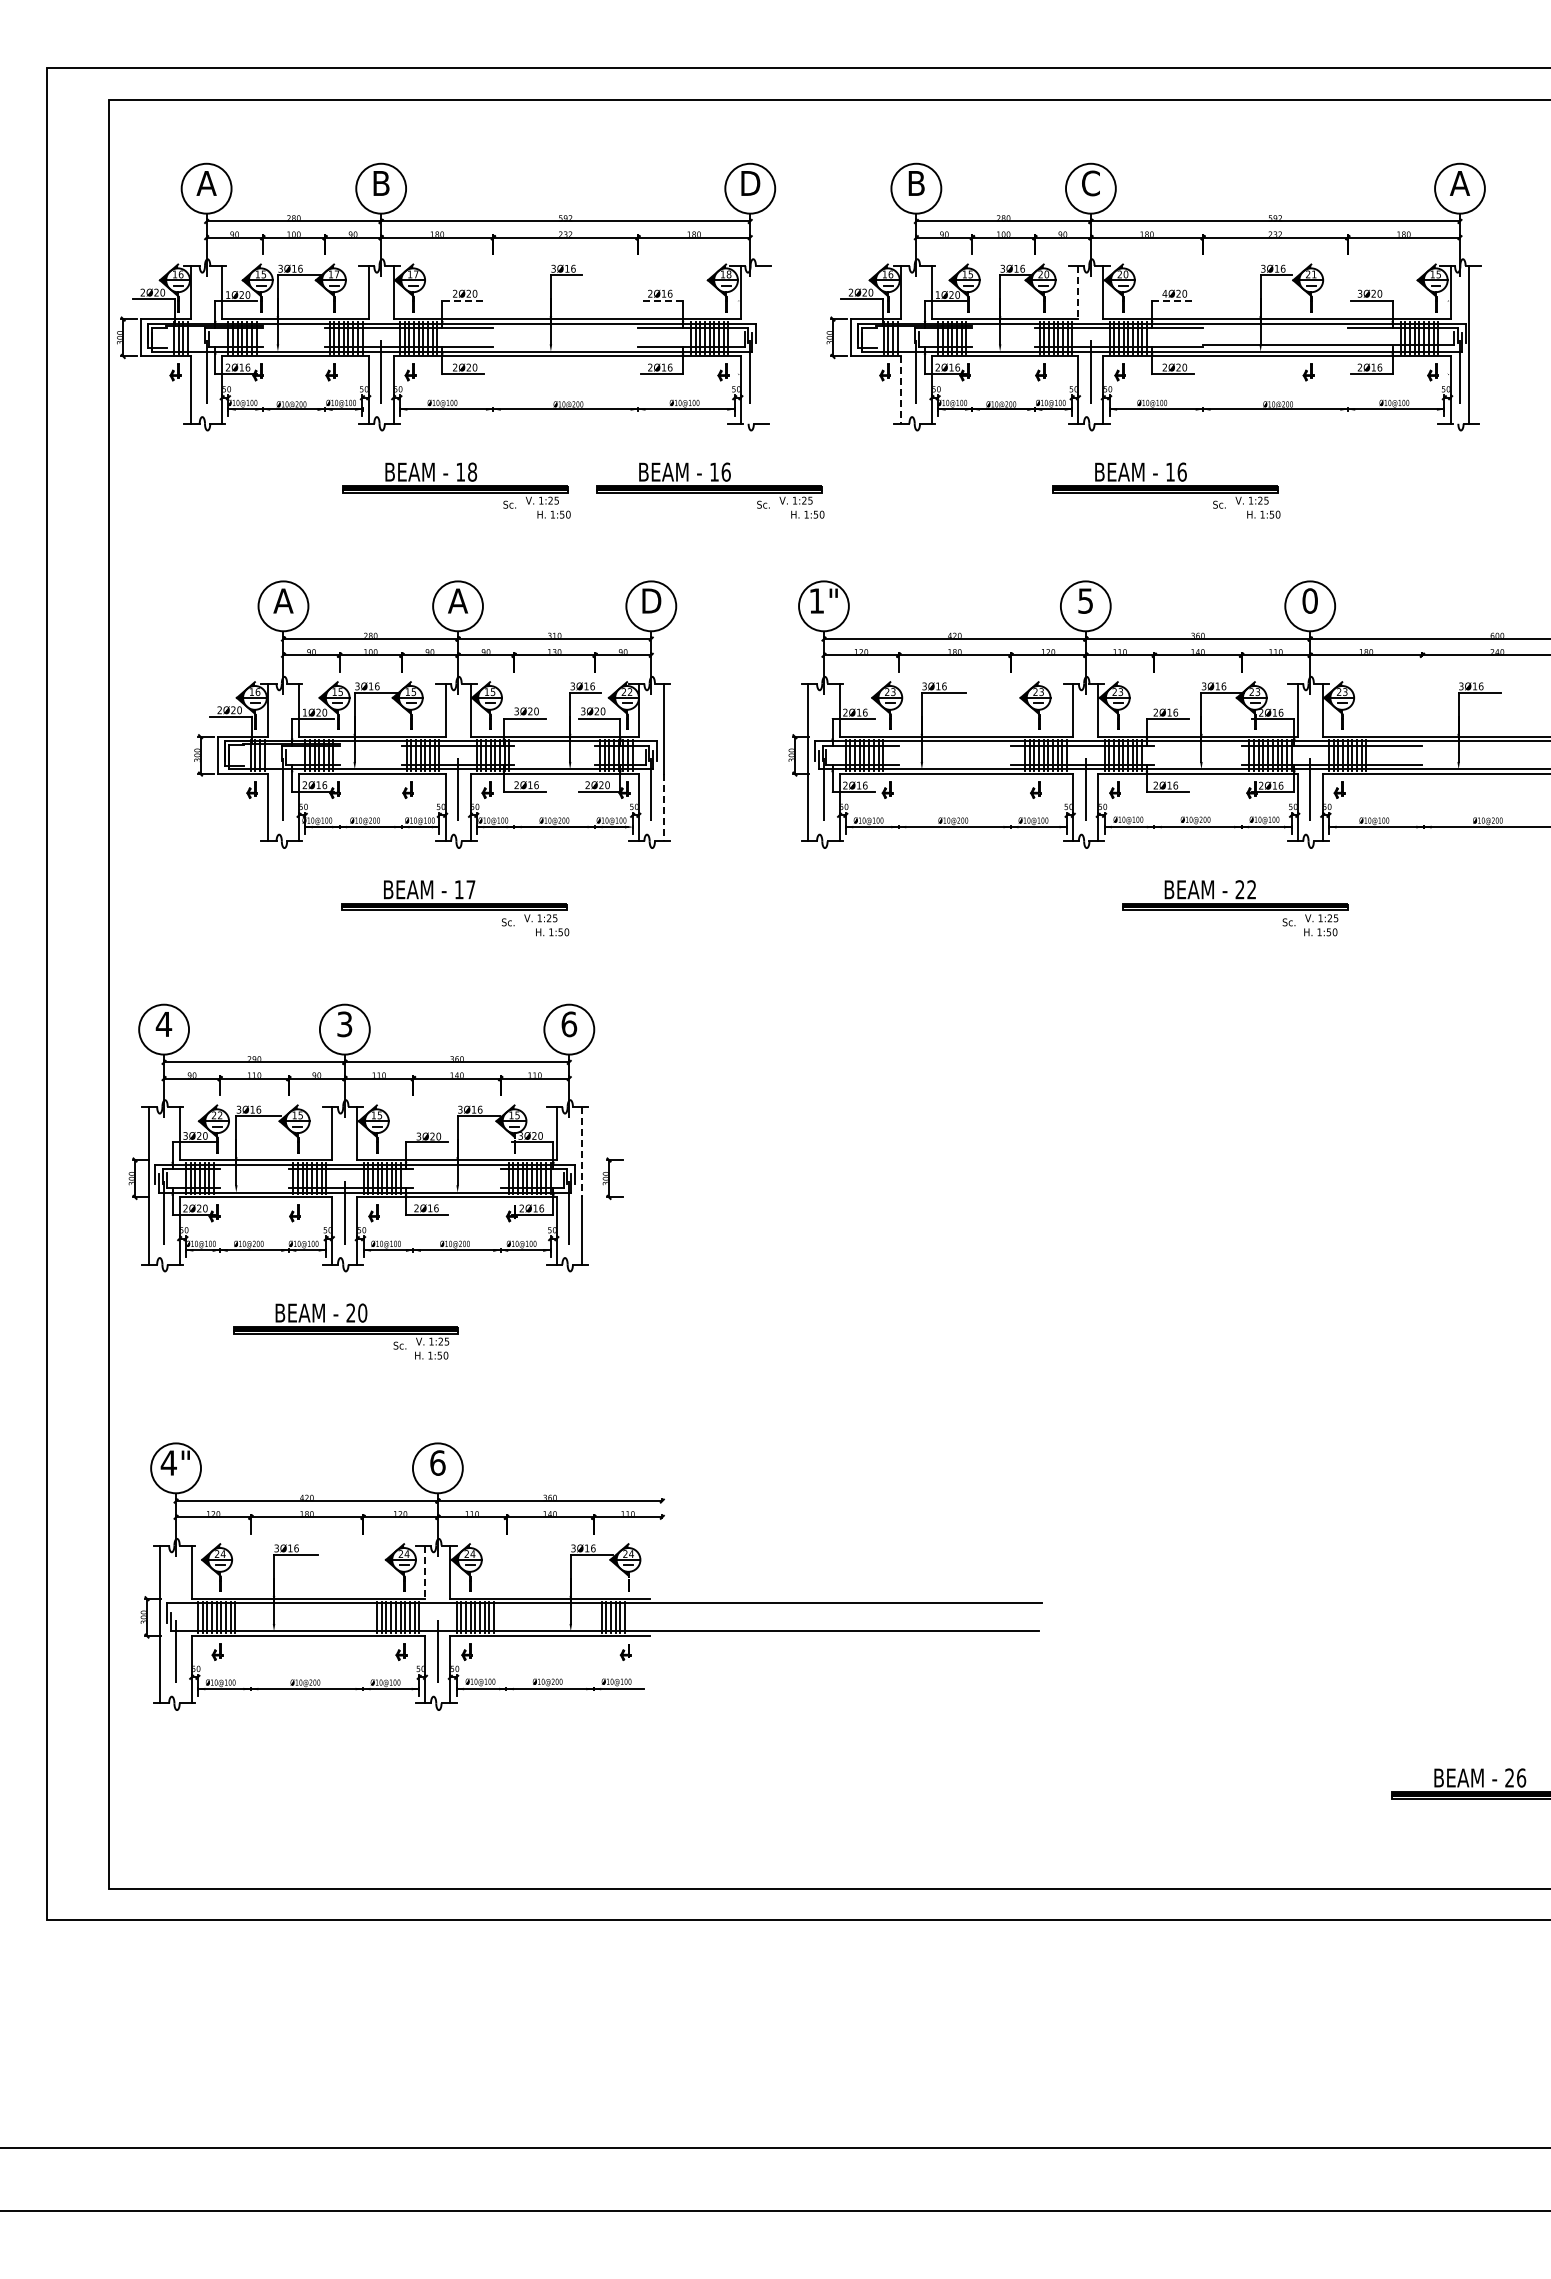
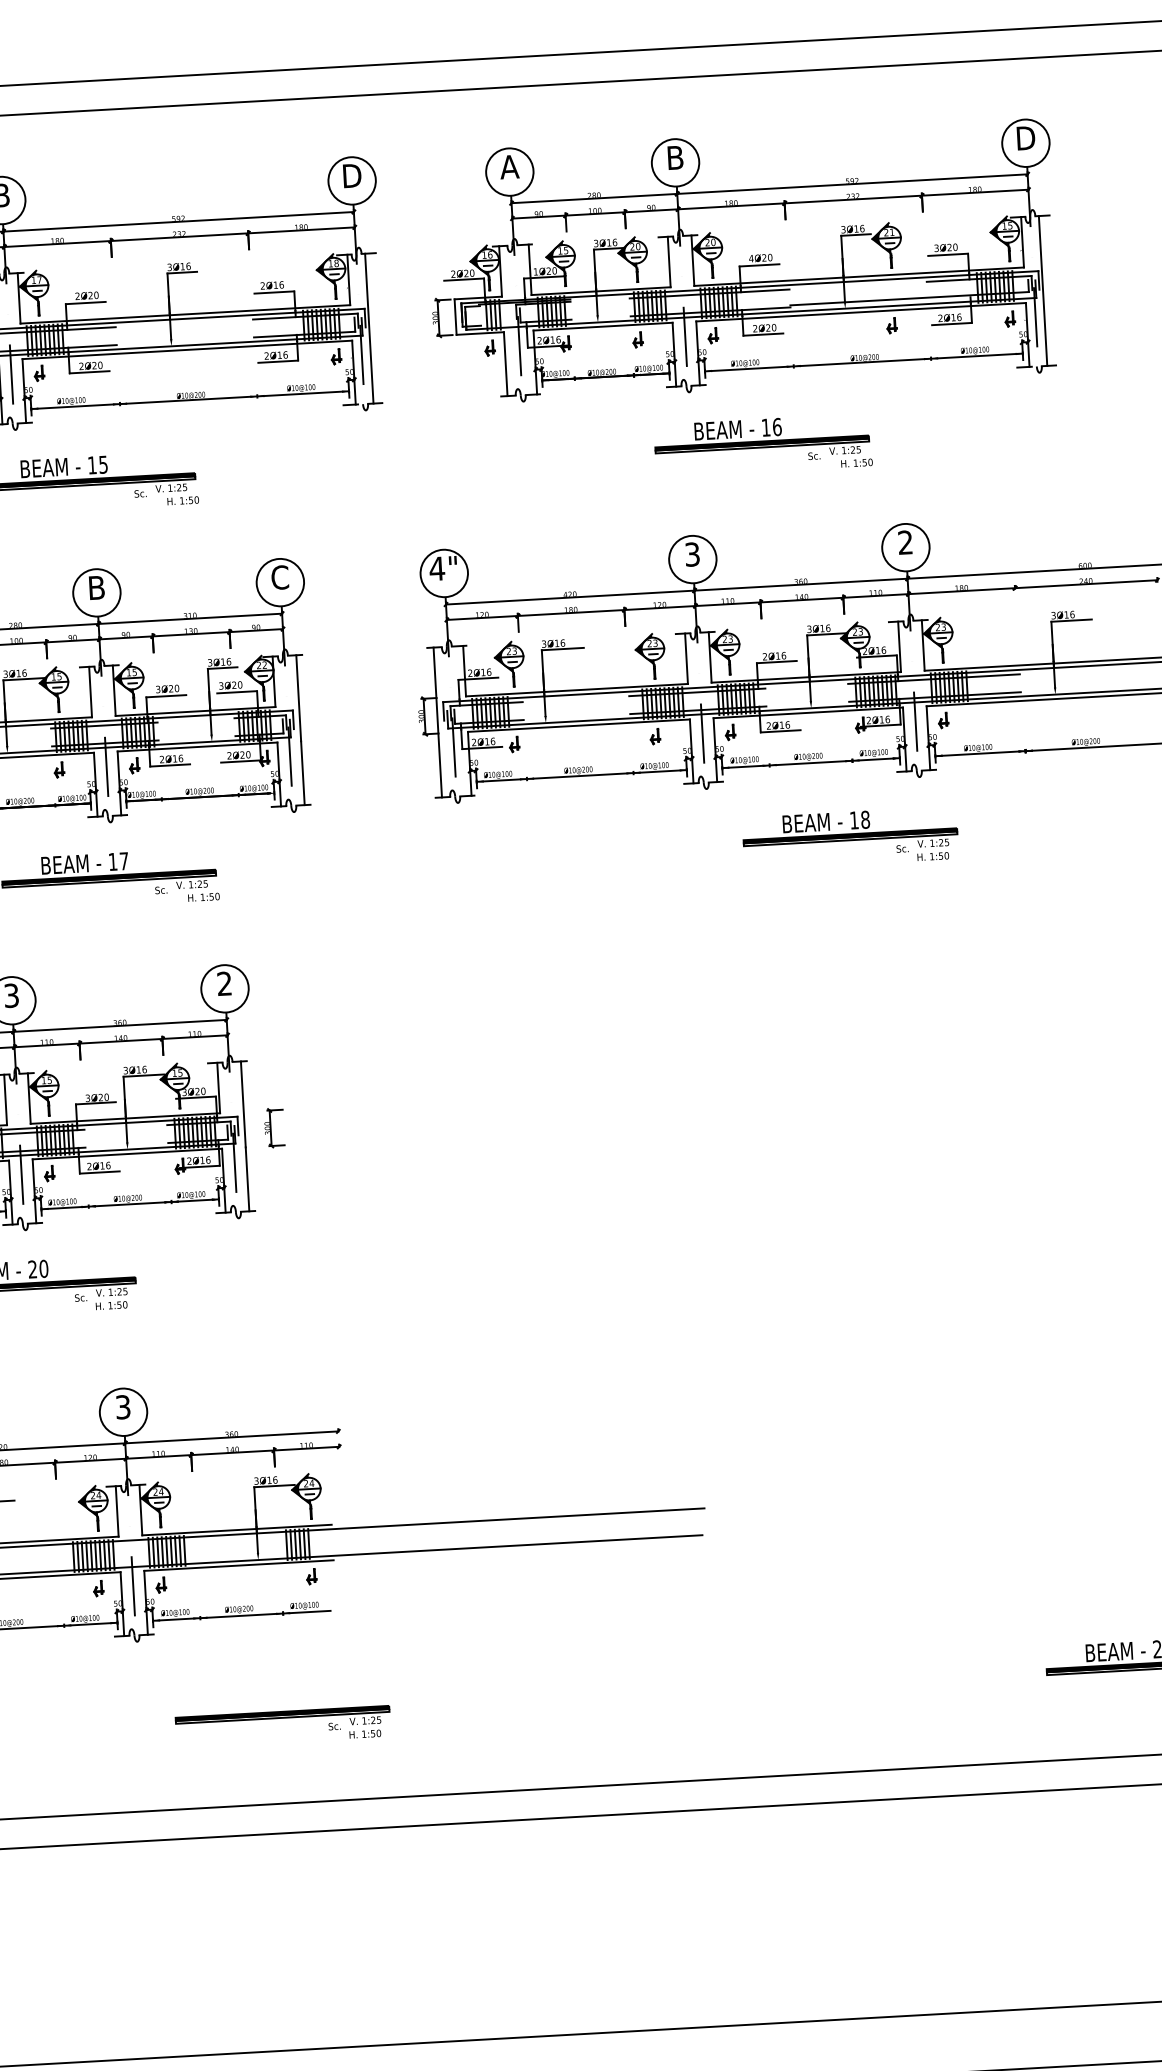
text: (916, 183) -> (509, 167), B -> A
text: (1090, 183) -> (674, 157), C -> B
text: (1459, 183) -> (1025, 138), A -> D
line: (1078, 292) -> (669, 262), dashed -> solid
line: (463, 301) -> (85, 303), dashed -> solid
line: (661, 301) -> (273, 292), dashed -> solid
line: (1173, 301) -> (759, 265), dashed -> solid
line: (759, 344) -> (369, 328), added
line: (900, 390) -> (505, 364), dashed -> solid
text: (472, 471) -> (103, 464), 18 -> 15
part: (710, 490) -> (330, 469), removed
text: (458, 600) -> (97, 587), A -> B
text: (651, 600) -> (280, 577), D -> C
text: (816, 600) -> (436, 568), 1" -> 4"
text: (1086, 600) -> (693, 553), 5 -> 3
text: (1309, 600) -> (904, 542), 0 -> 2
line: (663, 807) -> (302, 772), dashed -> solid
text: (1245, 889) -> (859, 819), 22 -> 18
text: (569, 1024) -> (224, 983), 6 -> 2
line: (581, 1152) -> (243, 1104), dashed -> solid
text: (437, 1462) -> (122, 1406), 6 -> 3
line: (425, 1572) -> (117, 1511), dashed -> solid
part: (587, 1799) -> (283, 1718), added

